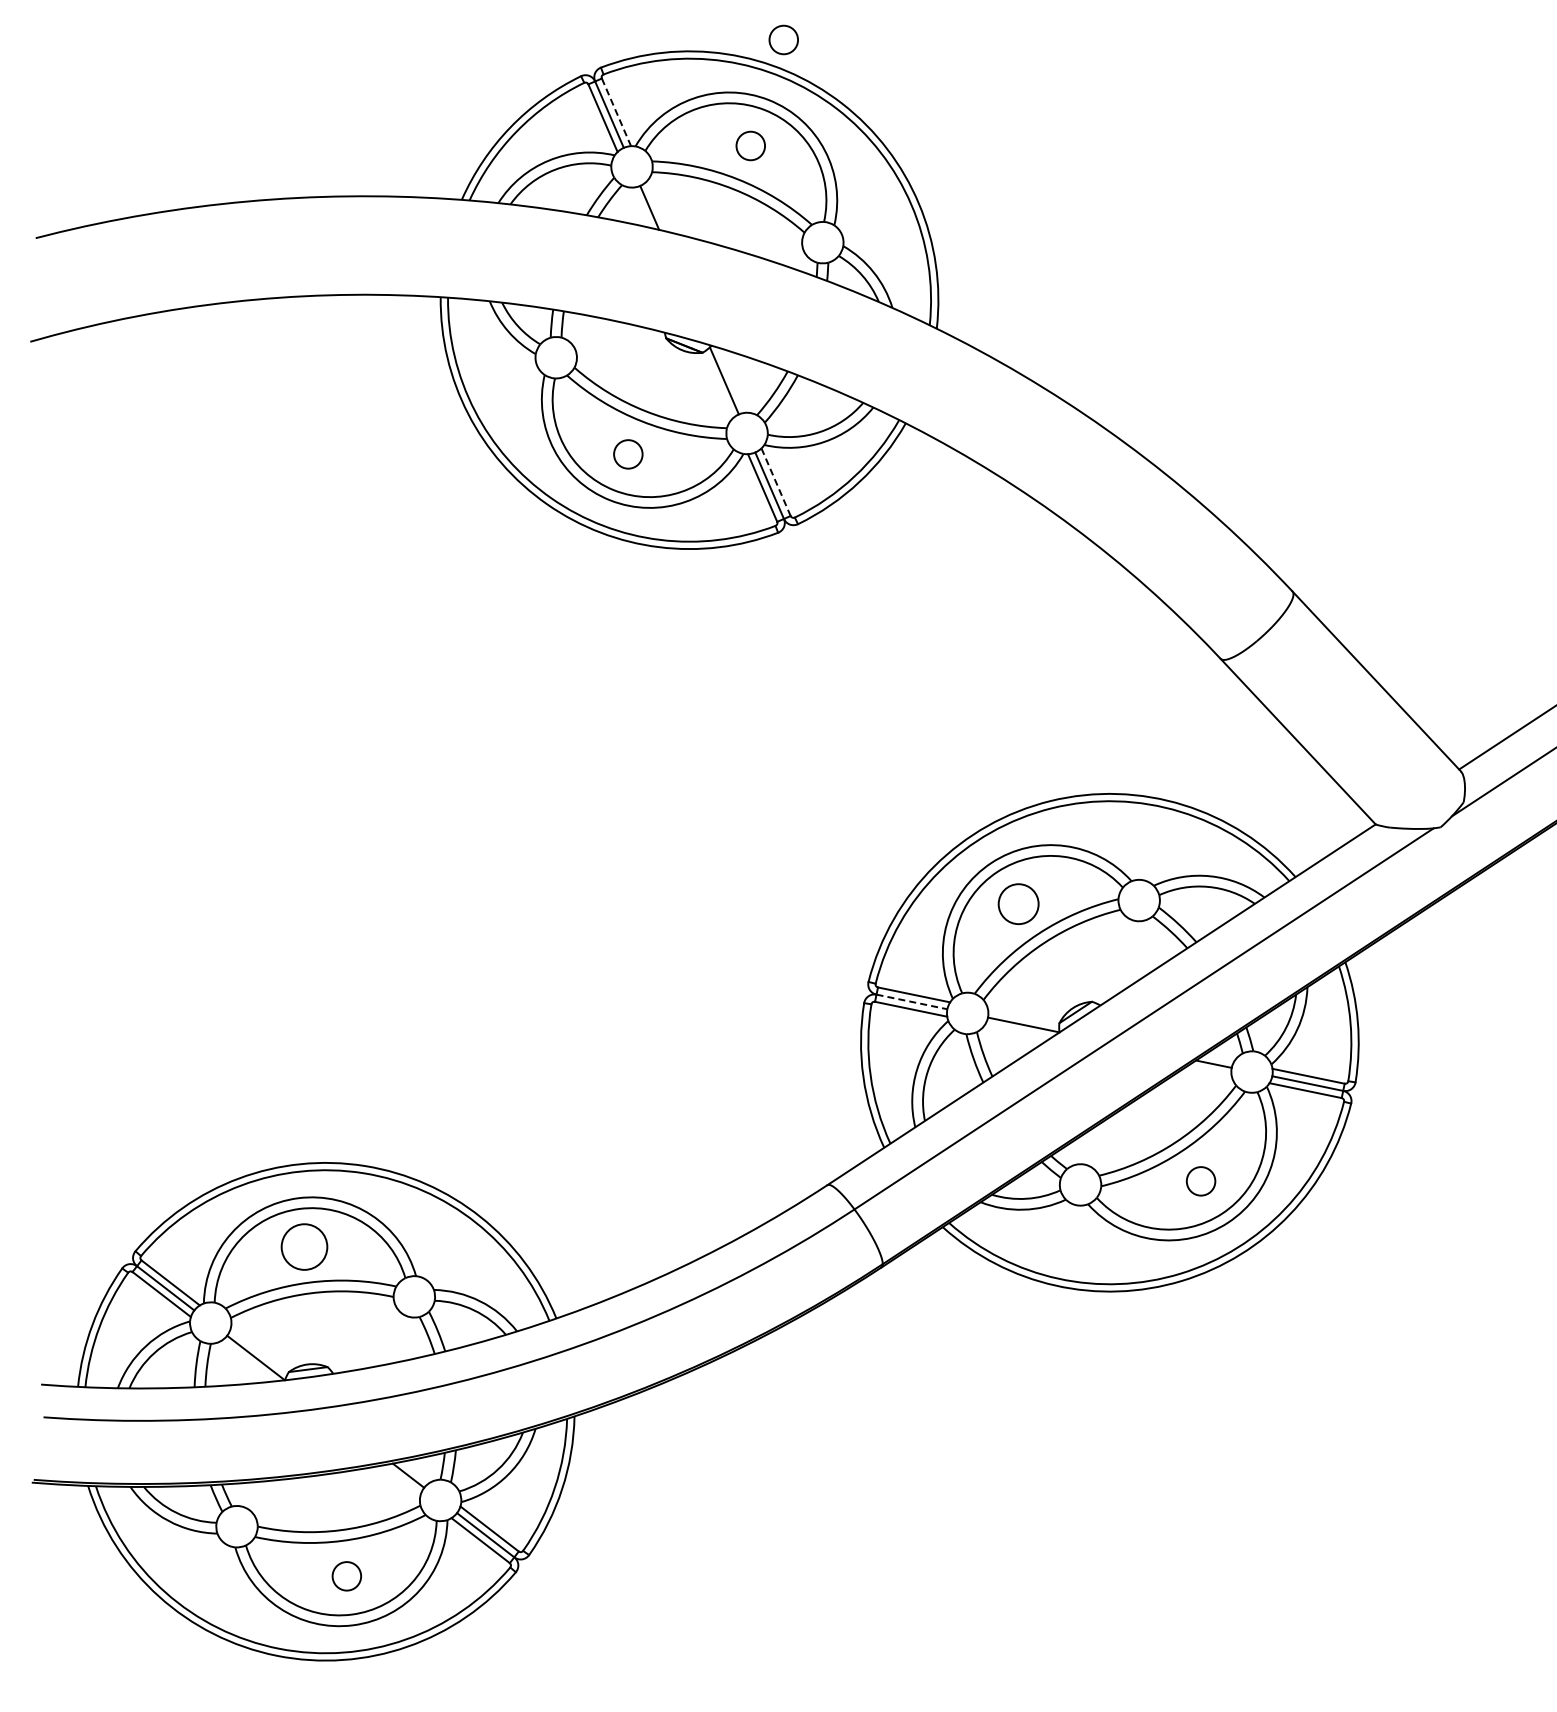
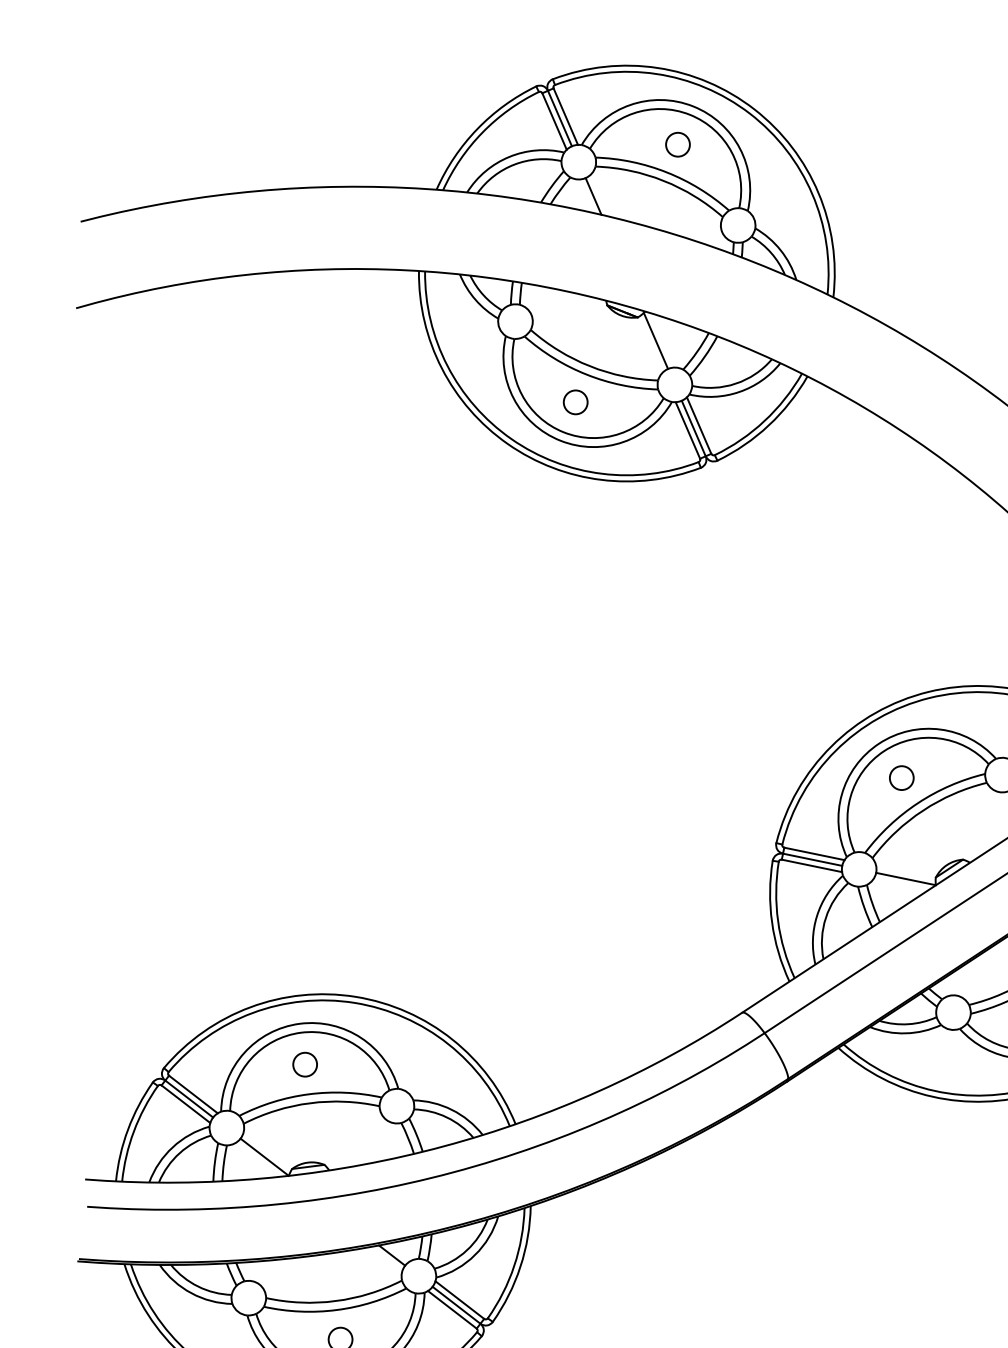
circle: (783, 39) -> (705, 55), removed
line: (616, 112) -> (565, 116), dashed -> solid
line: (776, 482) -> (699, 425), dashed -> solid
circle: (1018, 903) -> (901, 777), size x0.71
line: (912, 1002) -> (813, 860), dashed -> solid
circle: (304, 1247) -> (305, 1064), size x0.62

